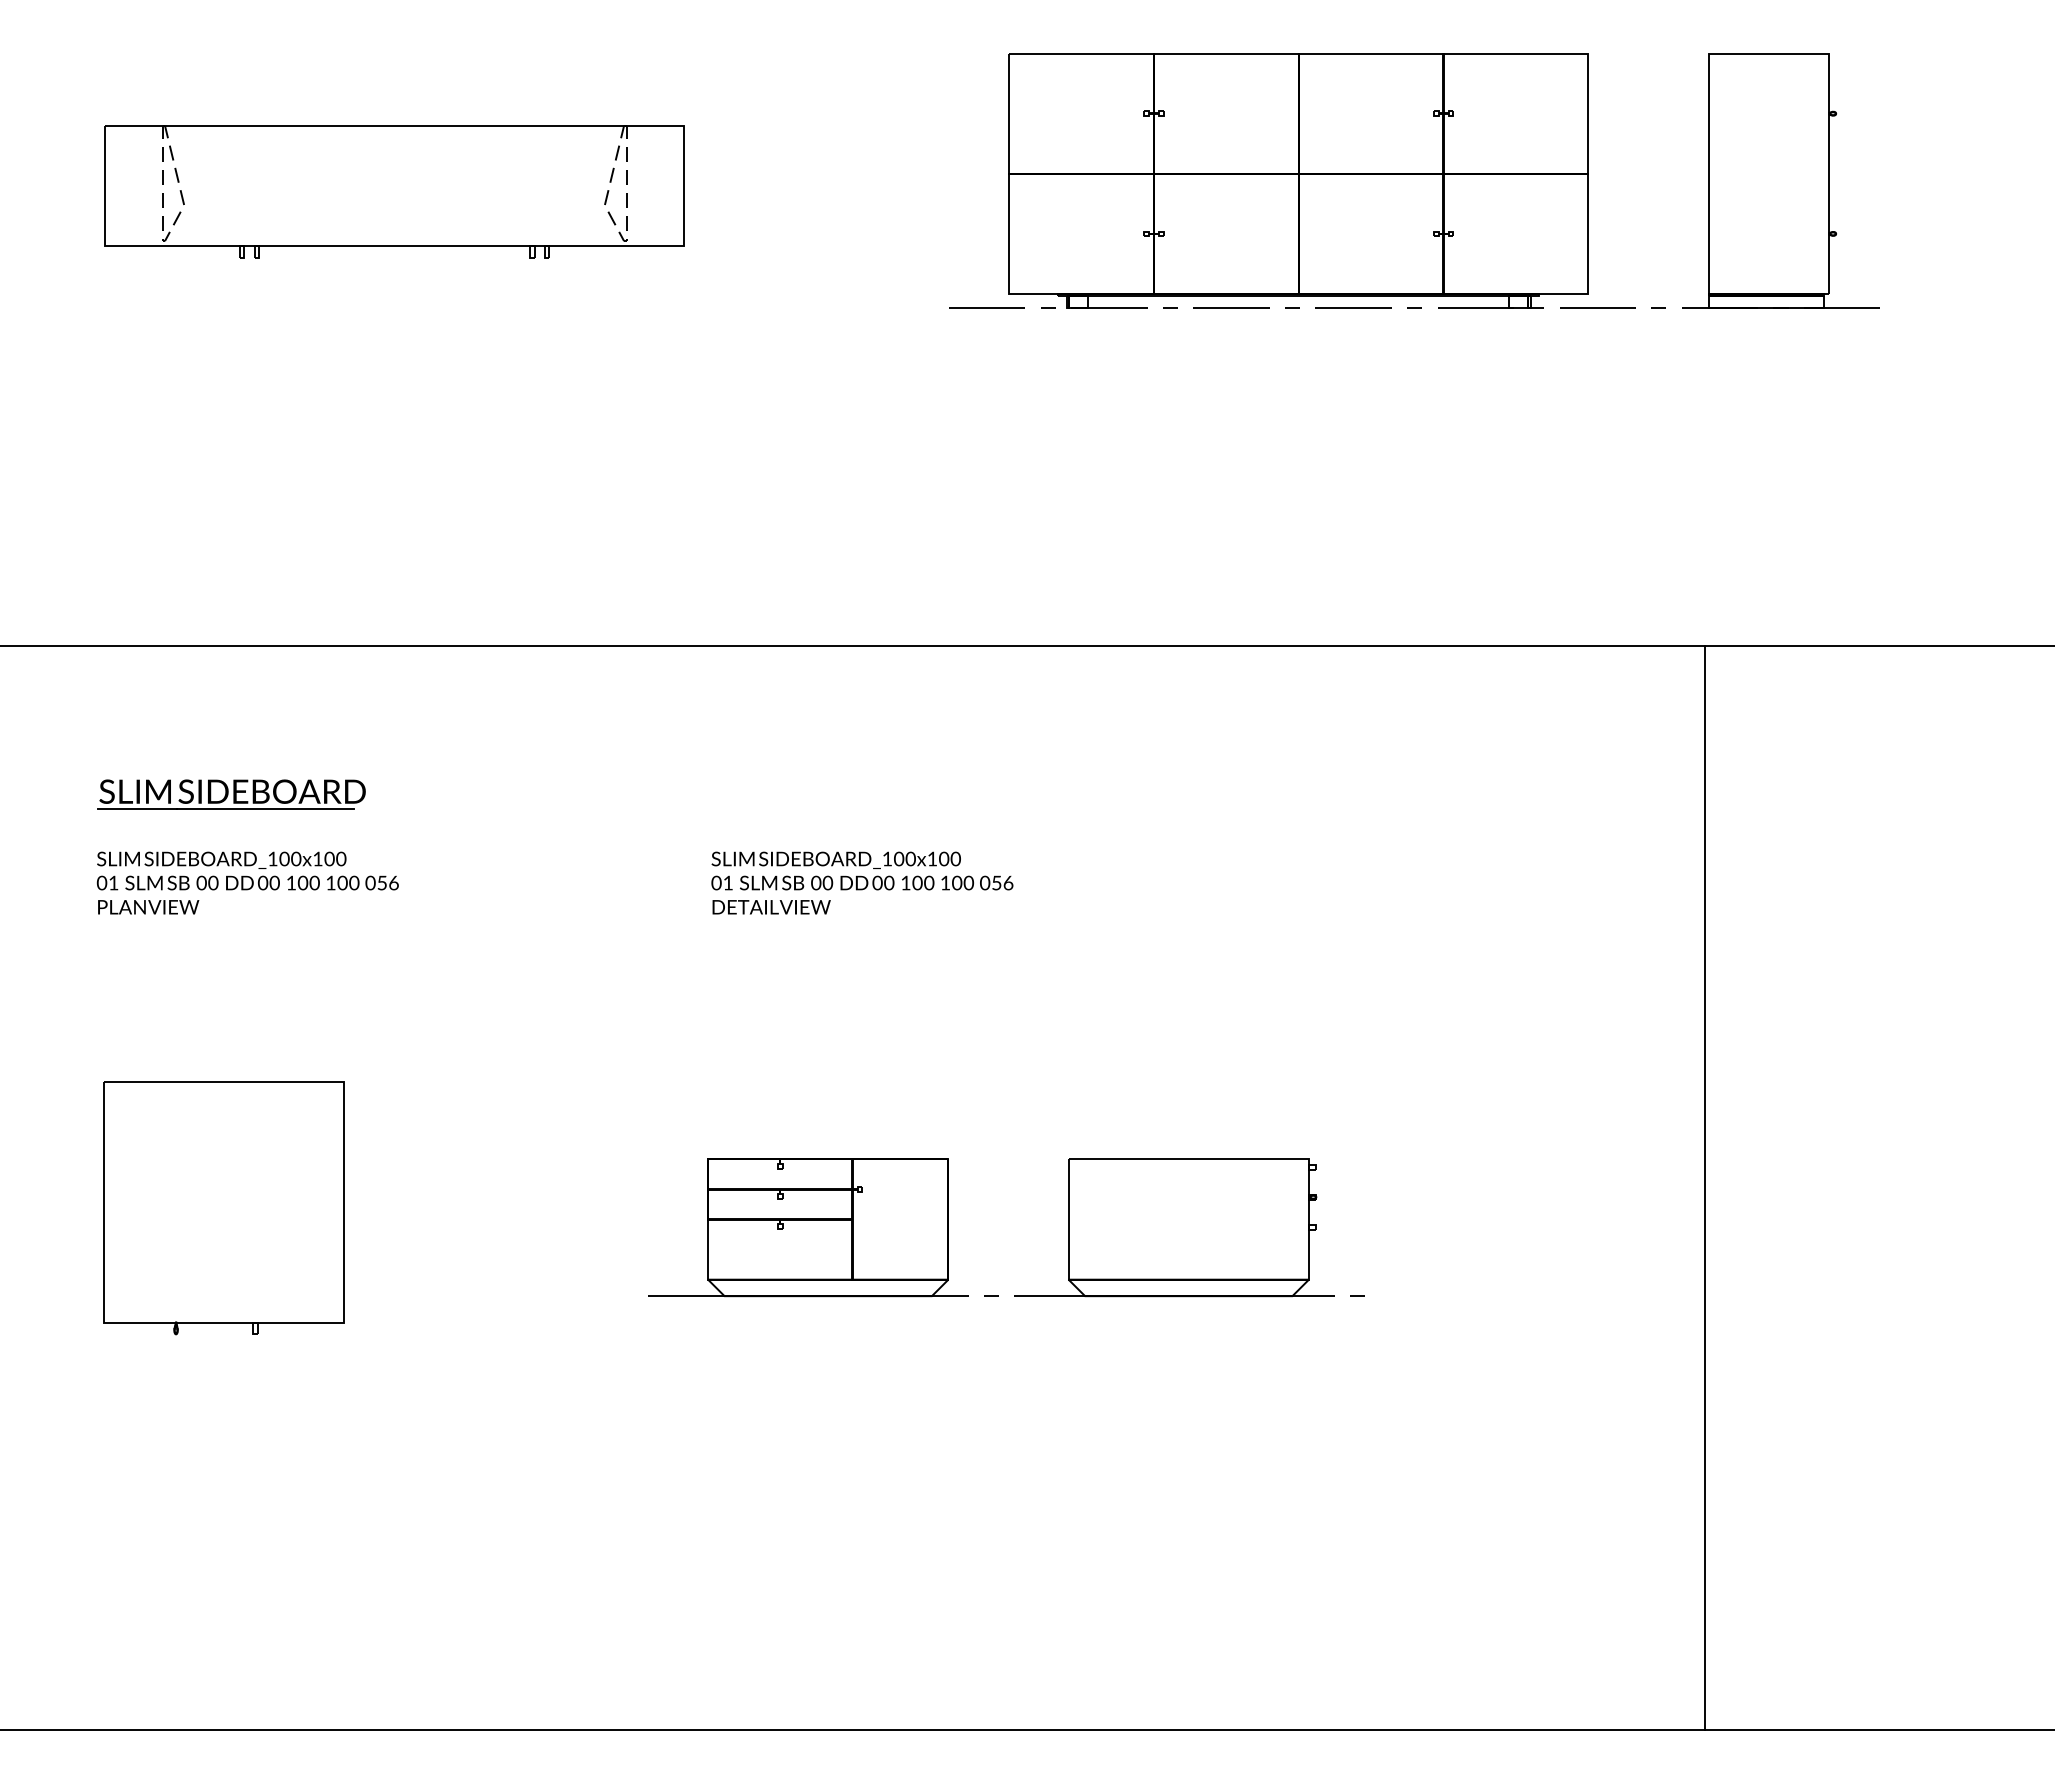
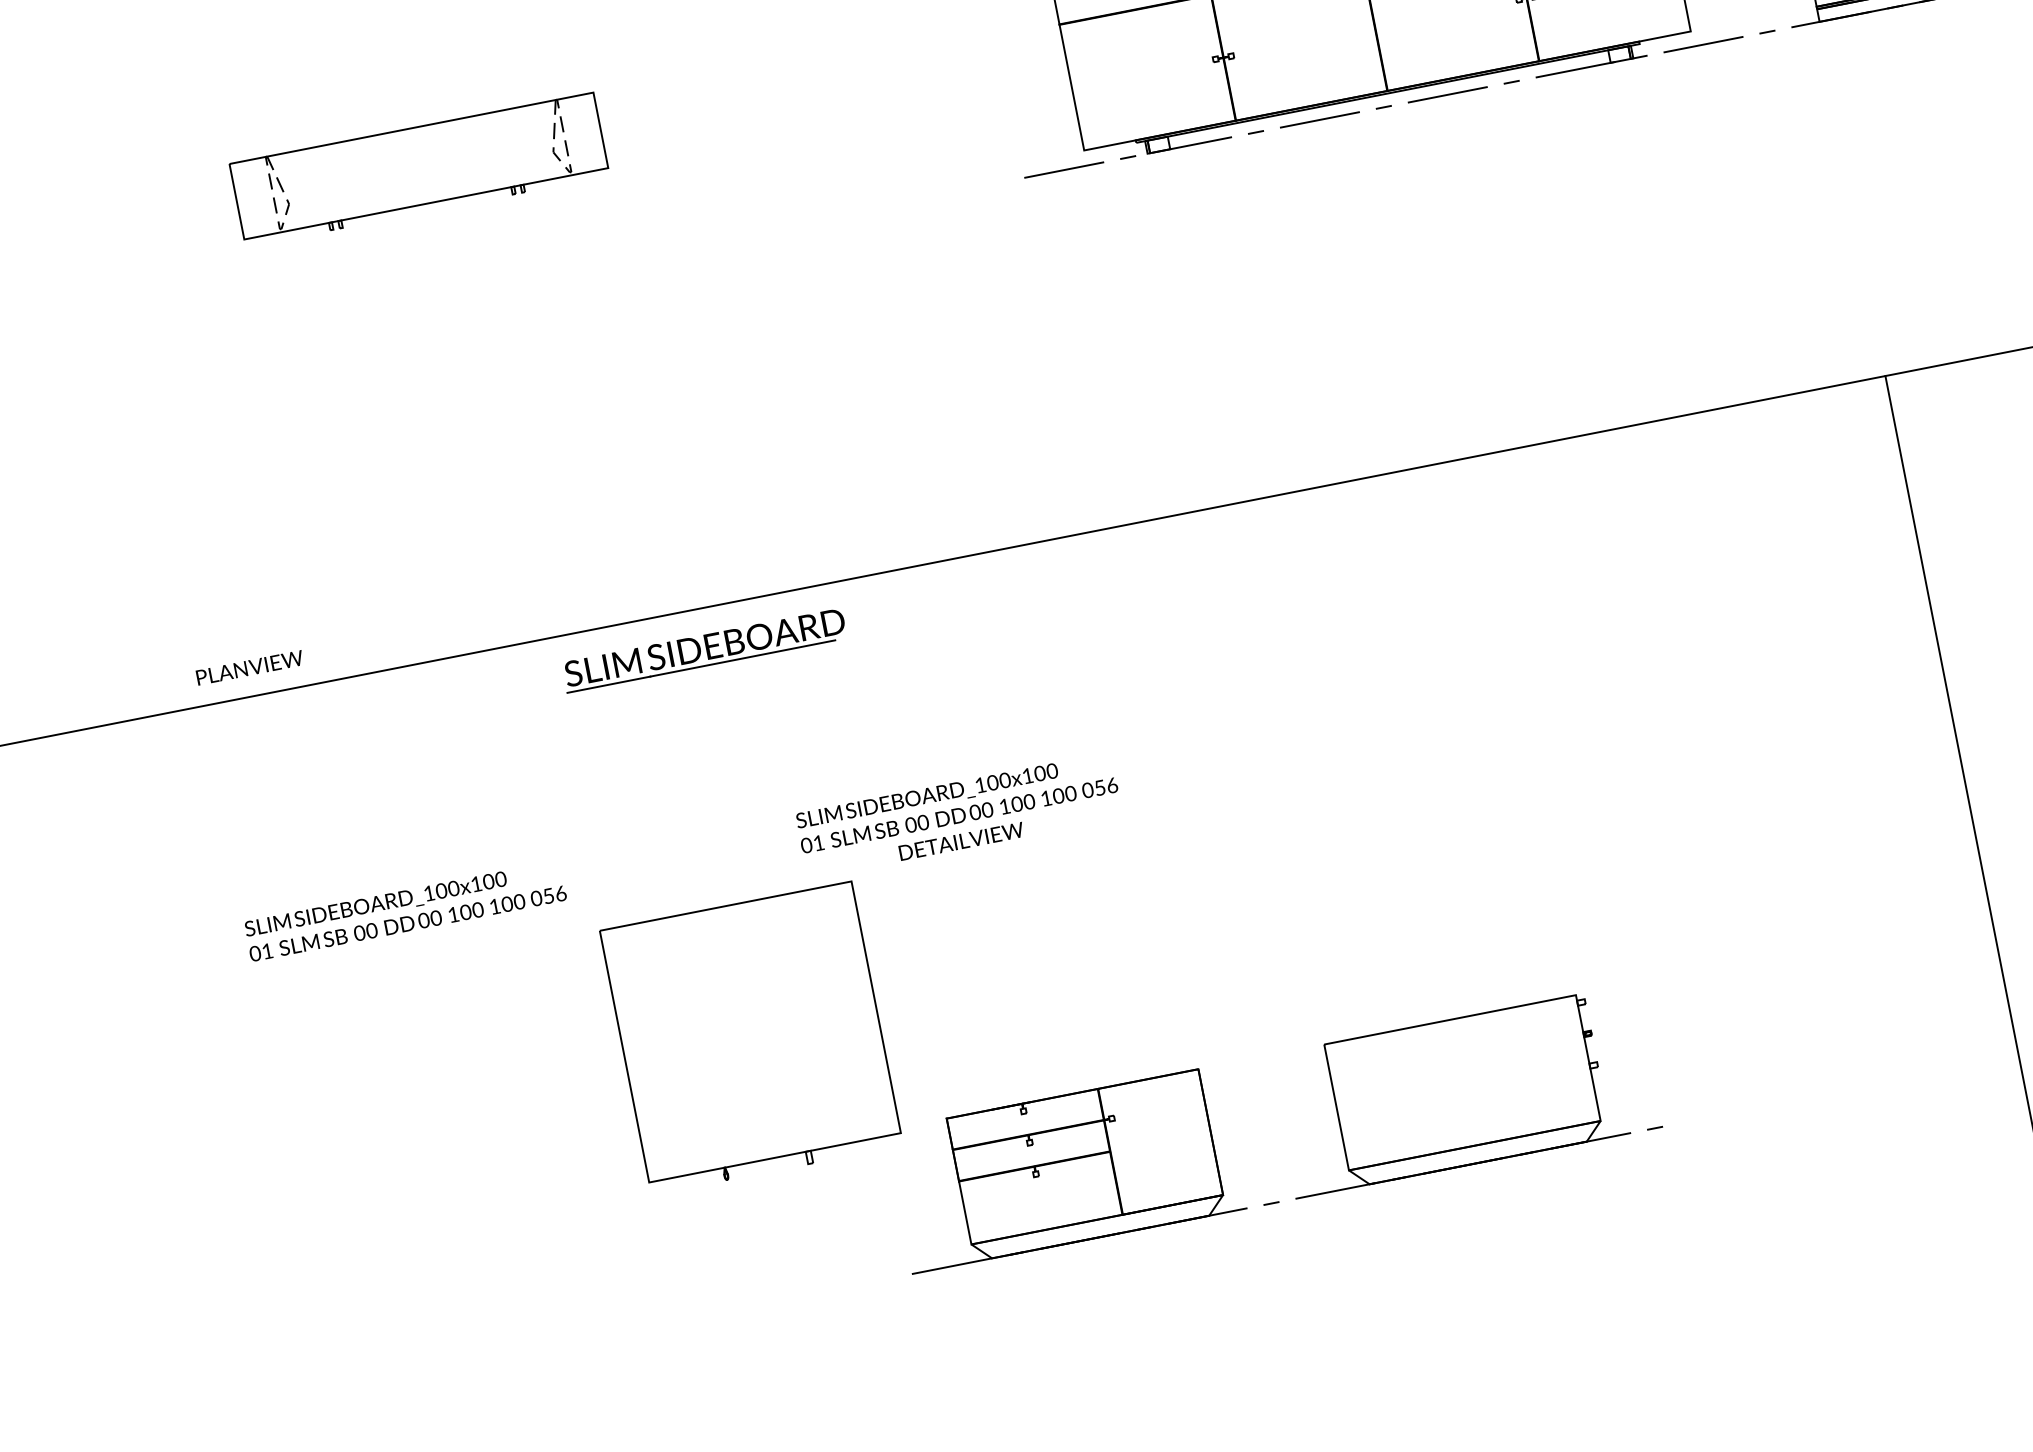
part: (394, 191) -> (419, 169), size x0.6
part: (231, 794) -> (704, 650), moved
text: (862, 870) -> (956, 802), moved
text: (148, 907) -> (249, 668), moved
part: (223, 1208) -> (750, 1038), moved

